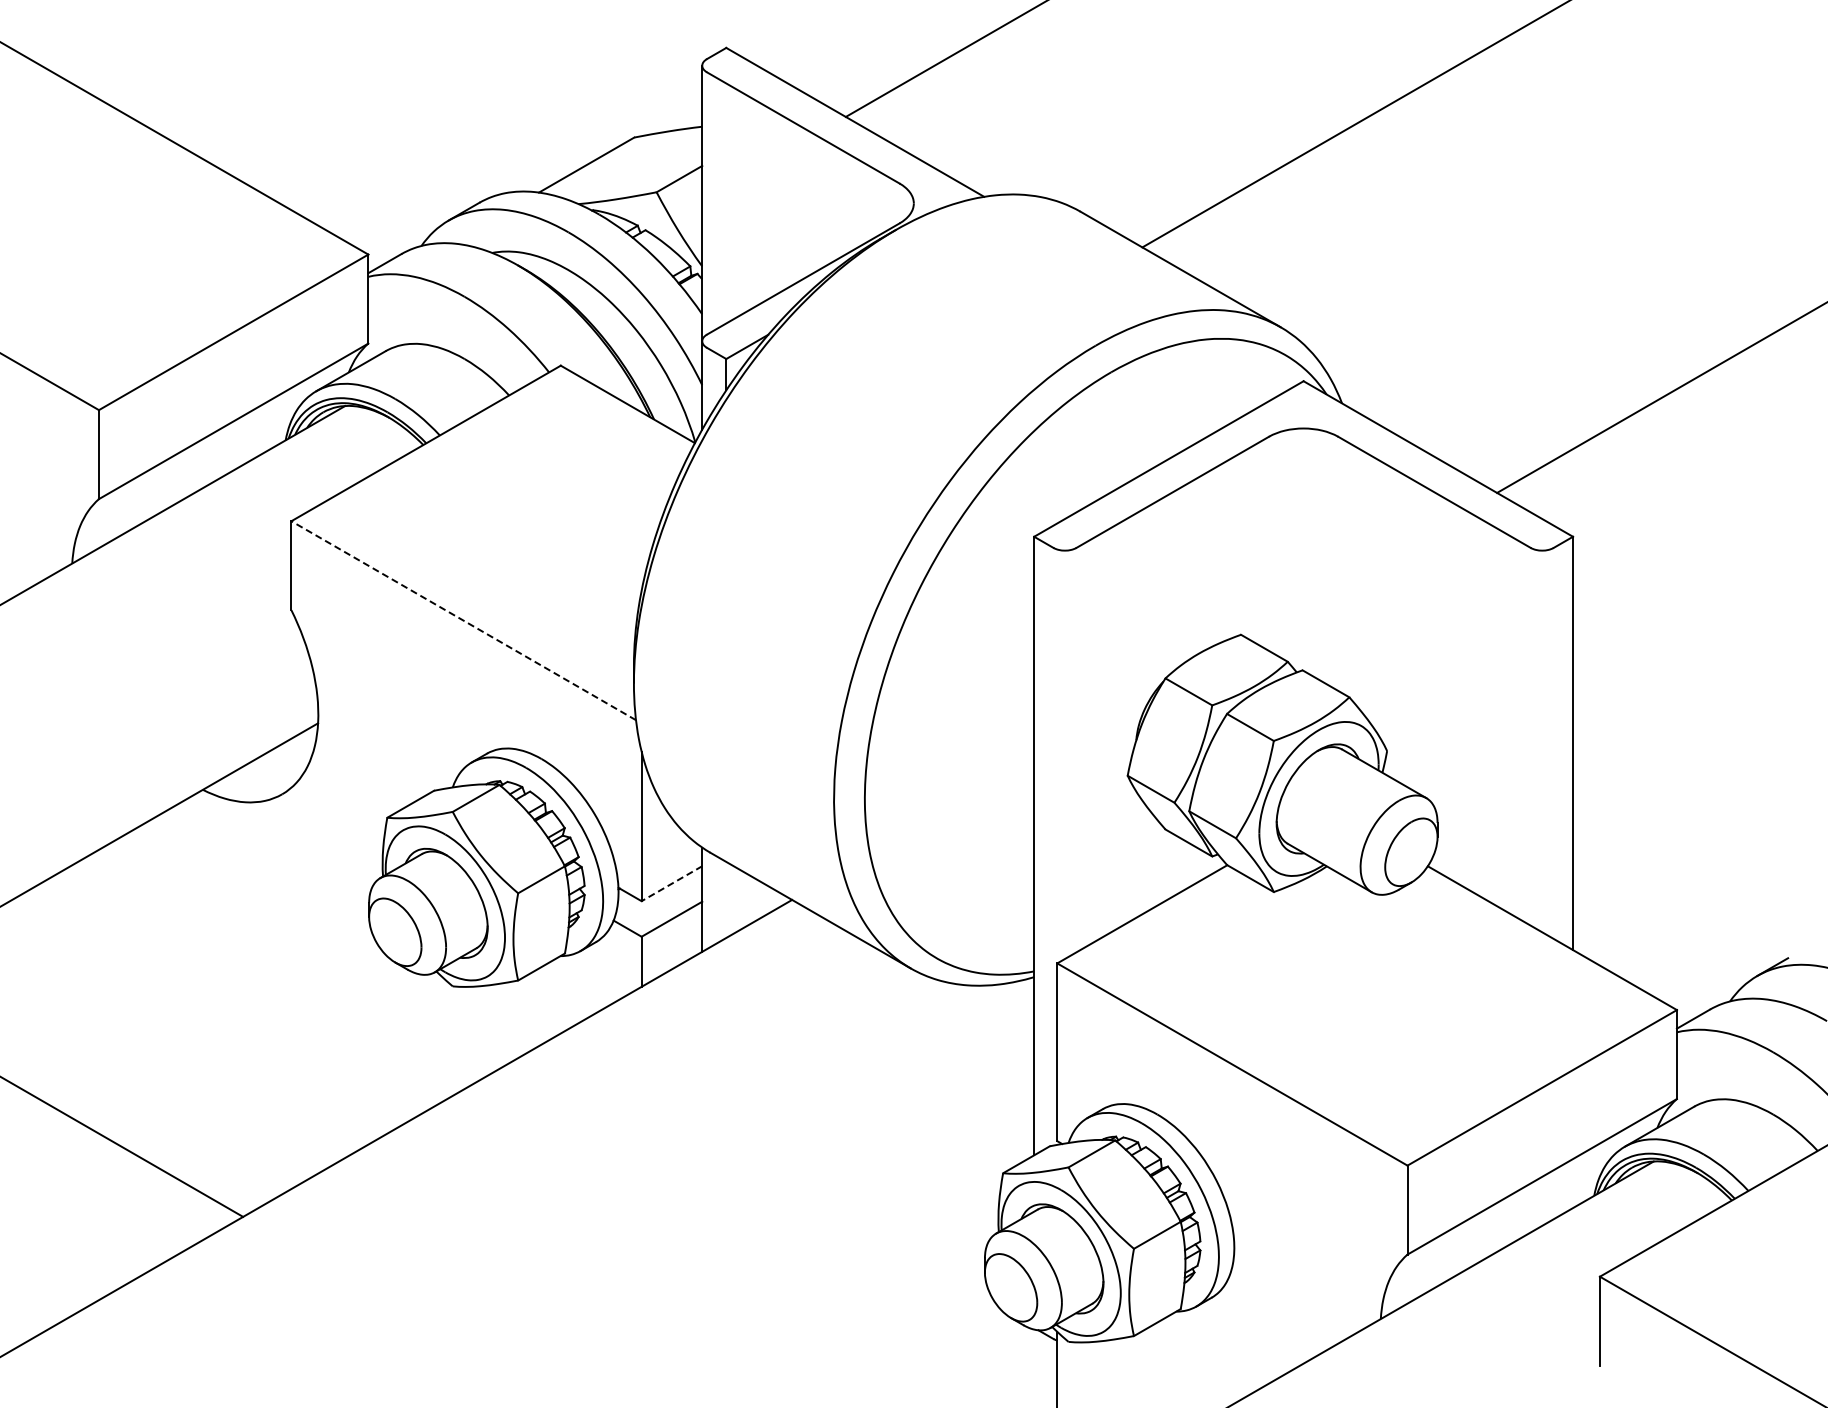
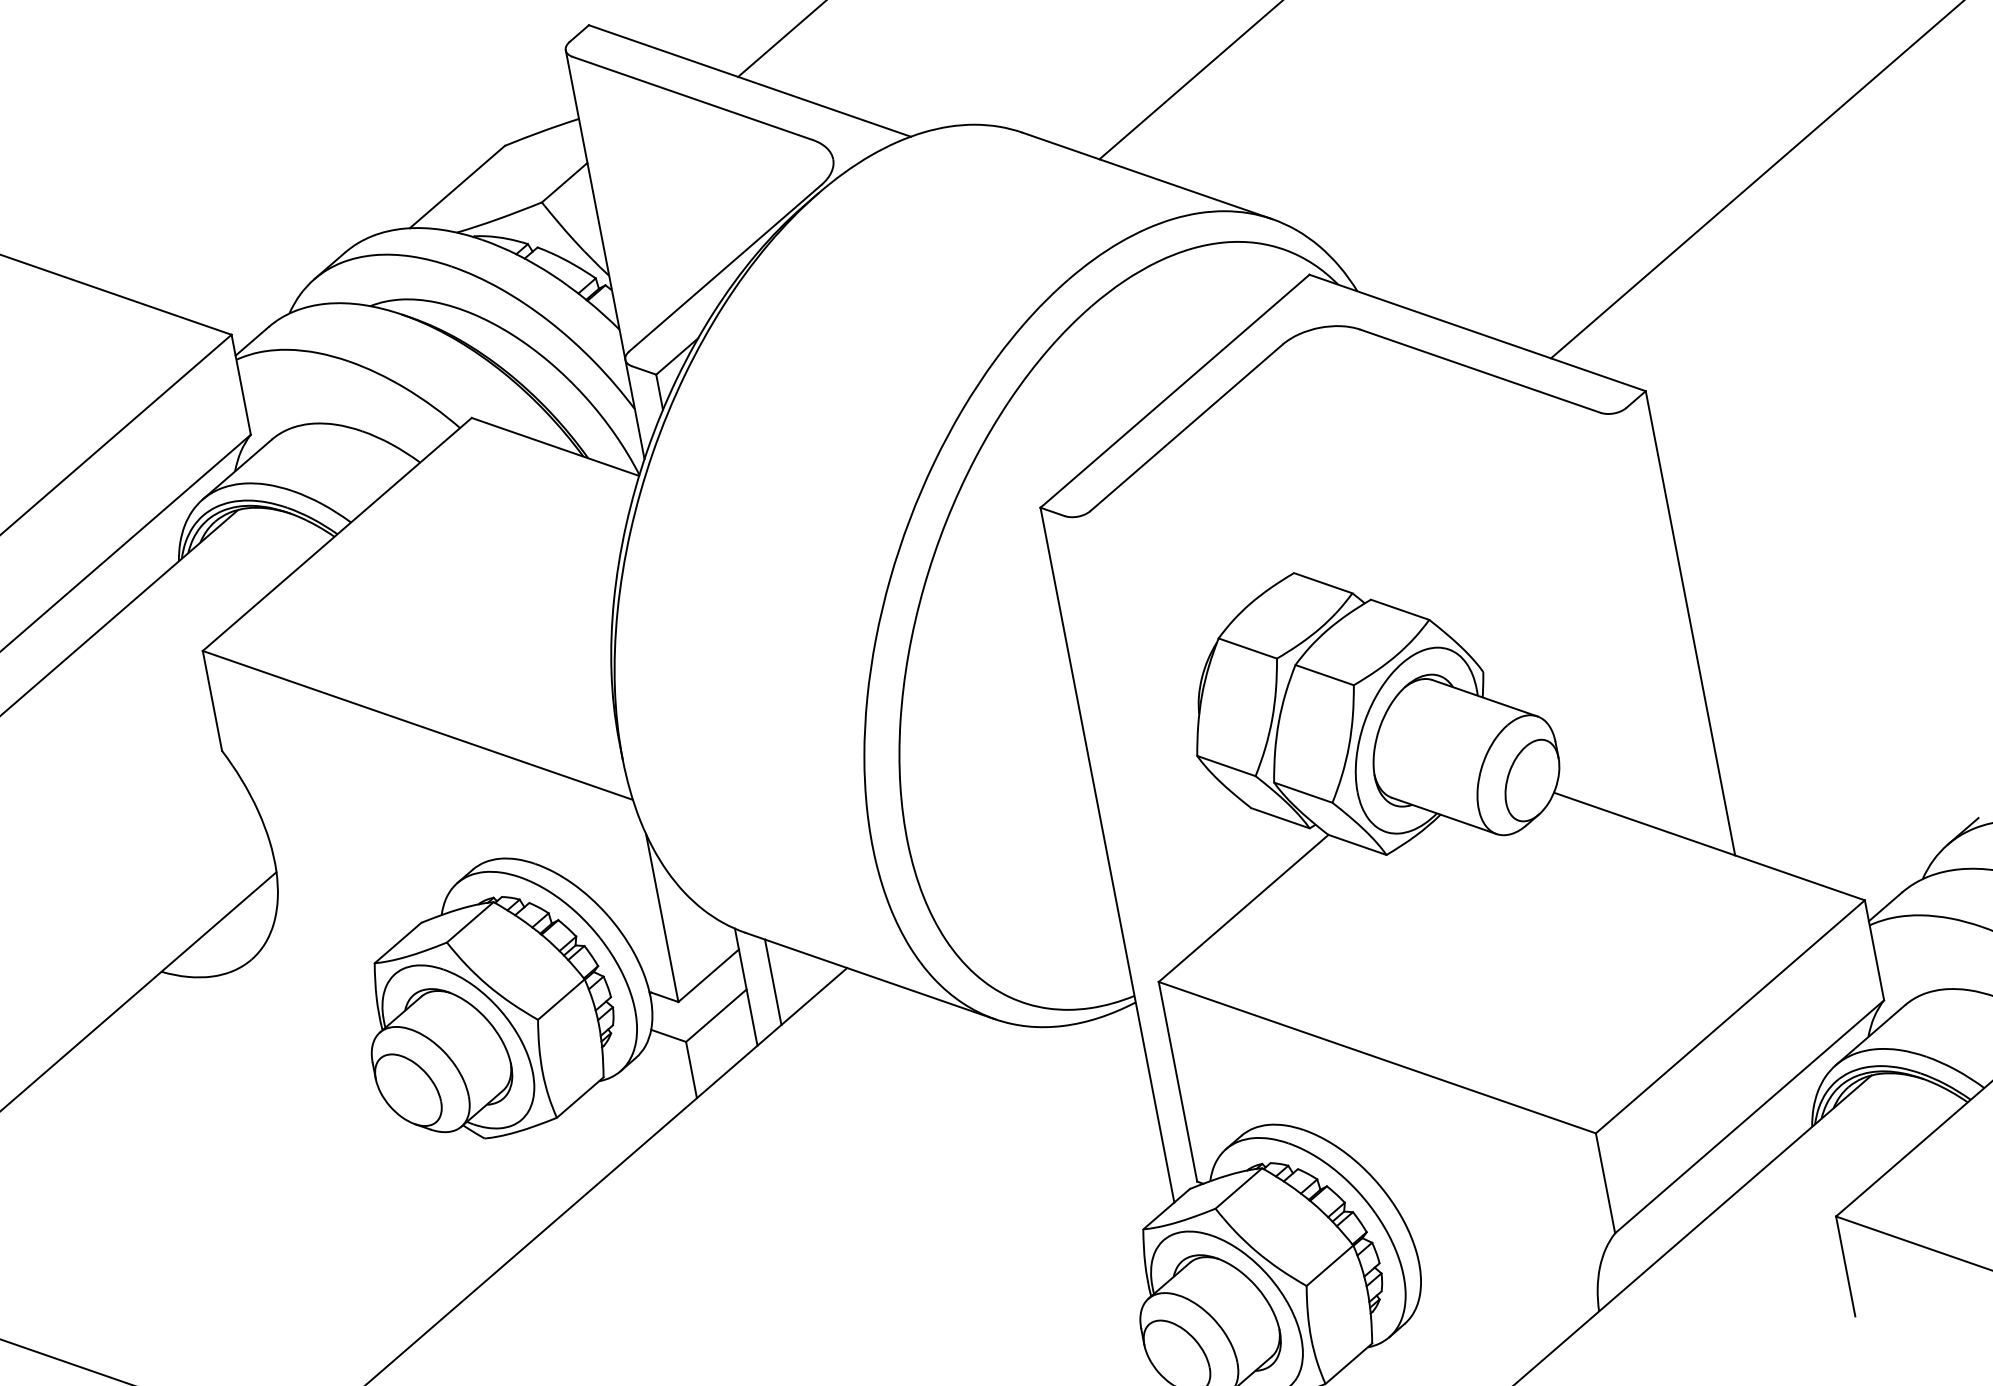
line: (463, 620) -> (417, 725), dashed -> solid
line: (671, 883) -> (708, 975), dashed -> solid
line: (726, 899) -> (773, 981), added

